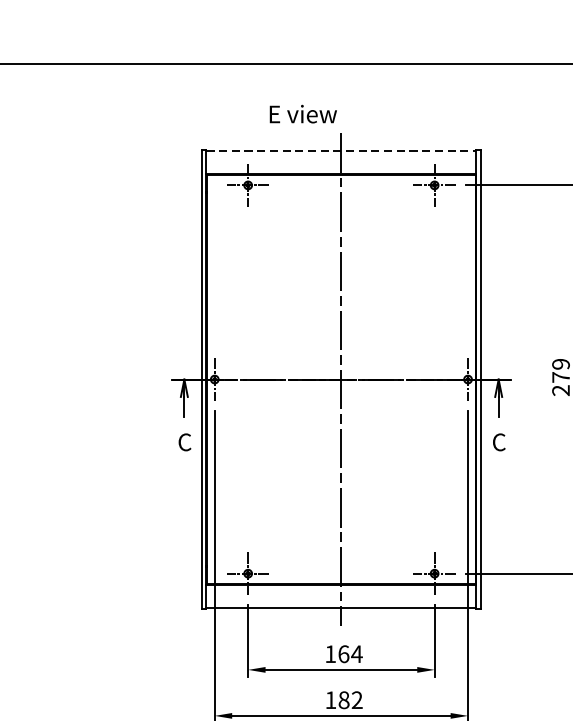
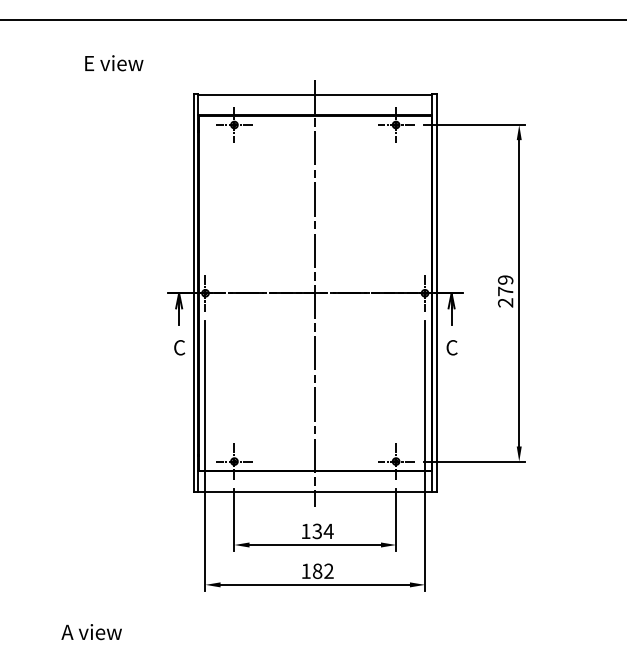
text: (303, 114) -> (114, 63), moved
line: (341, 150) -> (315, 94), dashed -> solid
text: (343, 654) -> (317, 531), 164 -> 134

